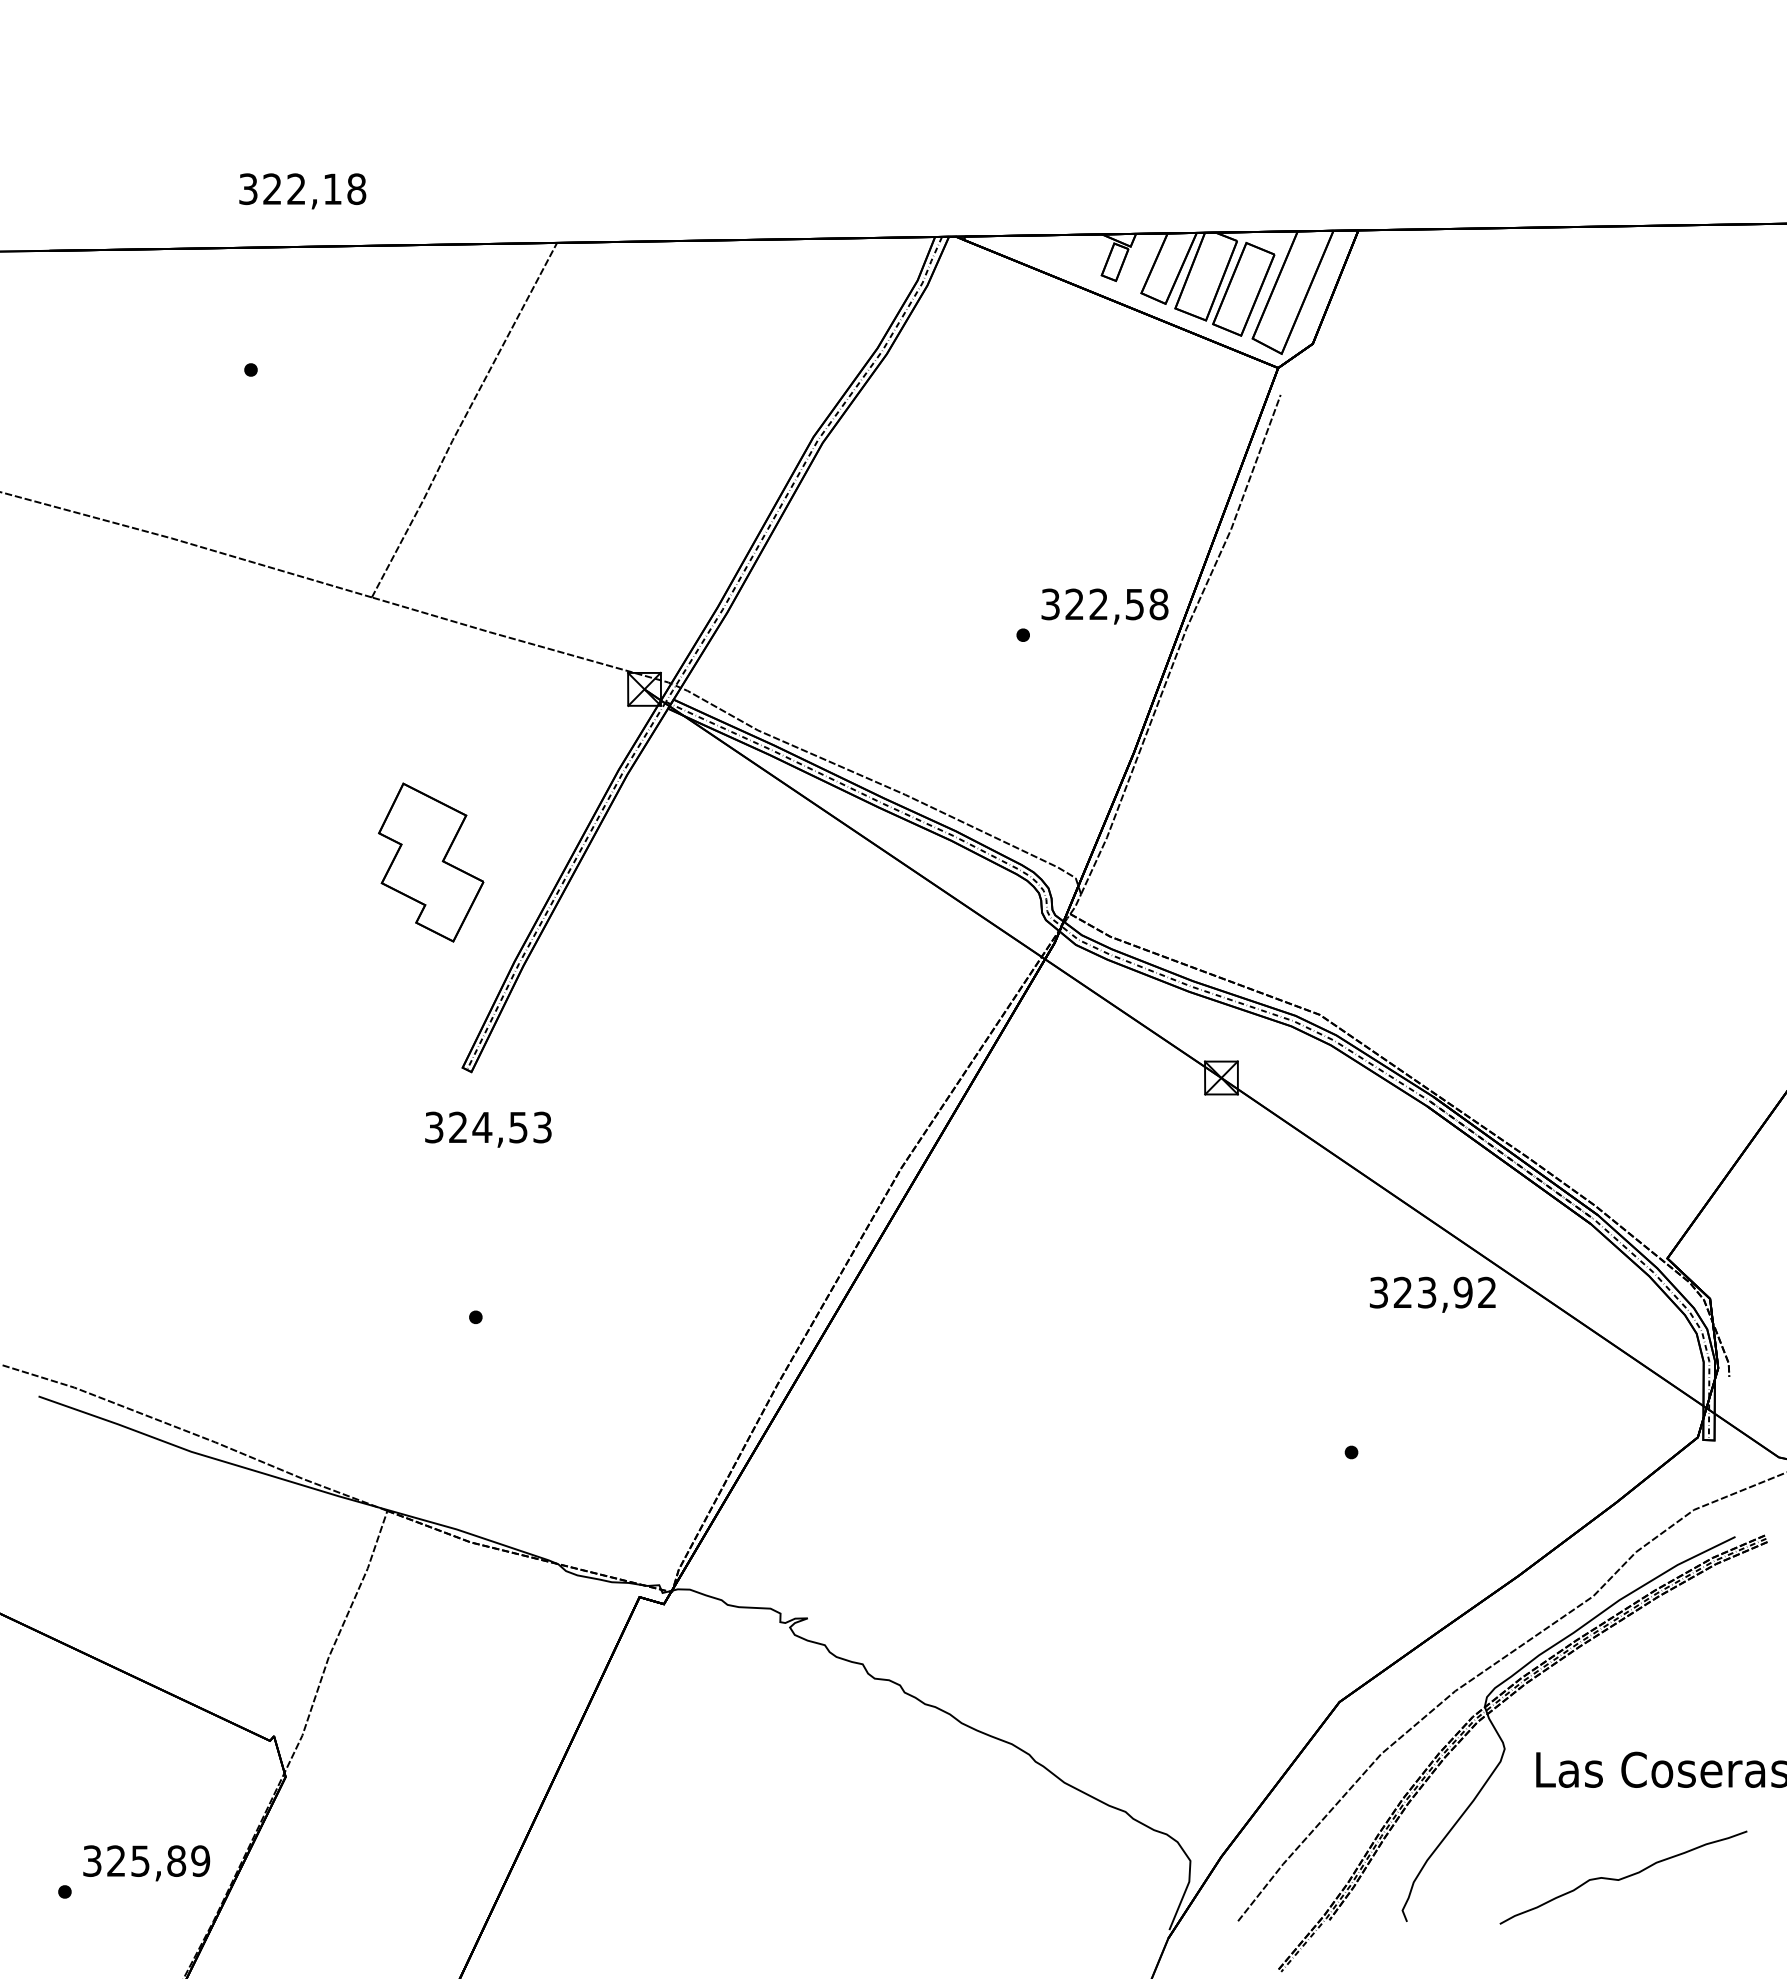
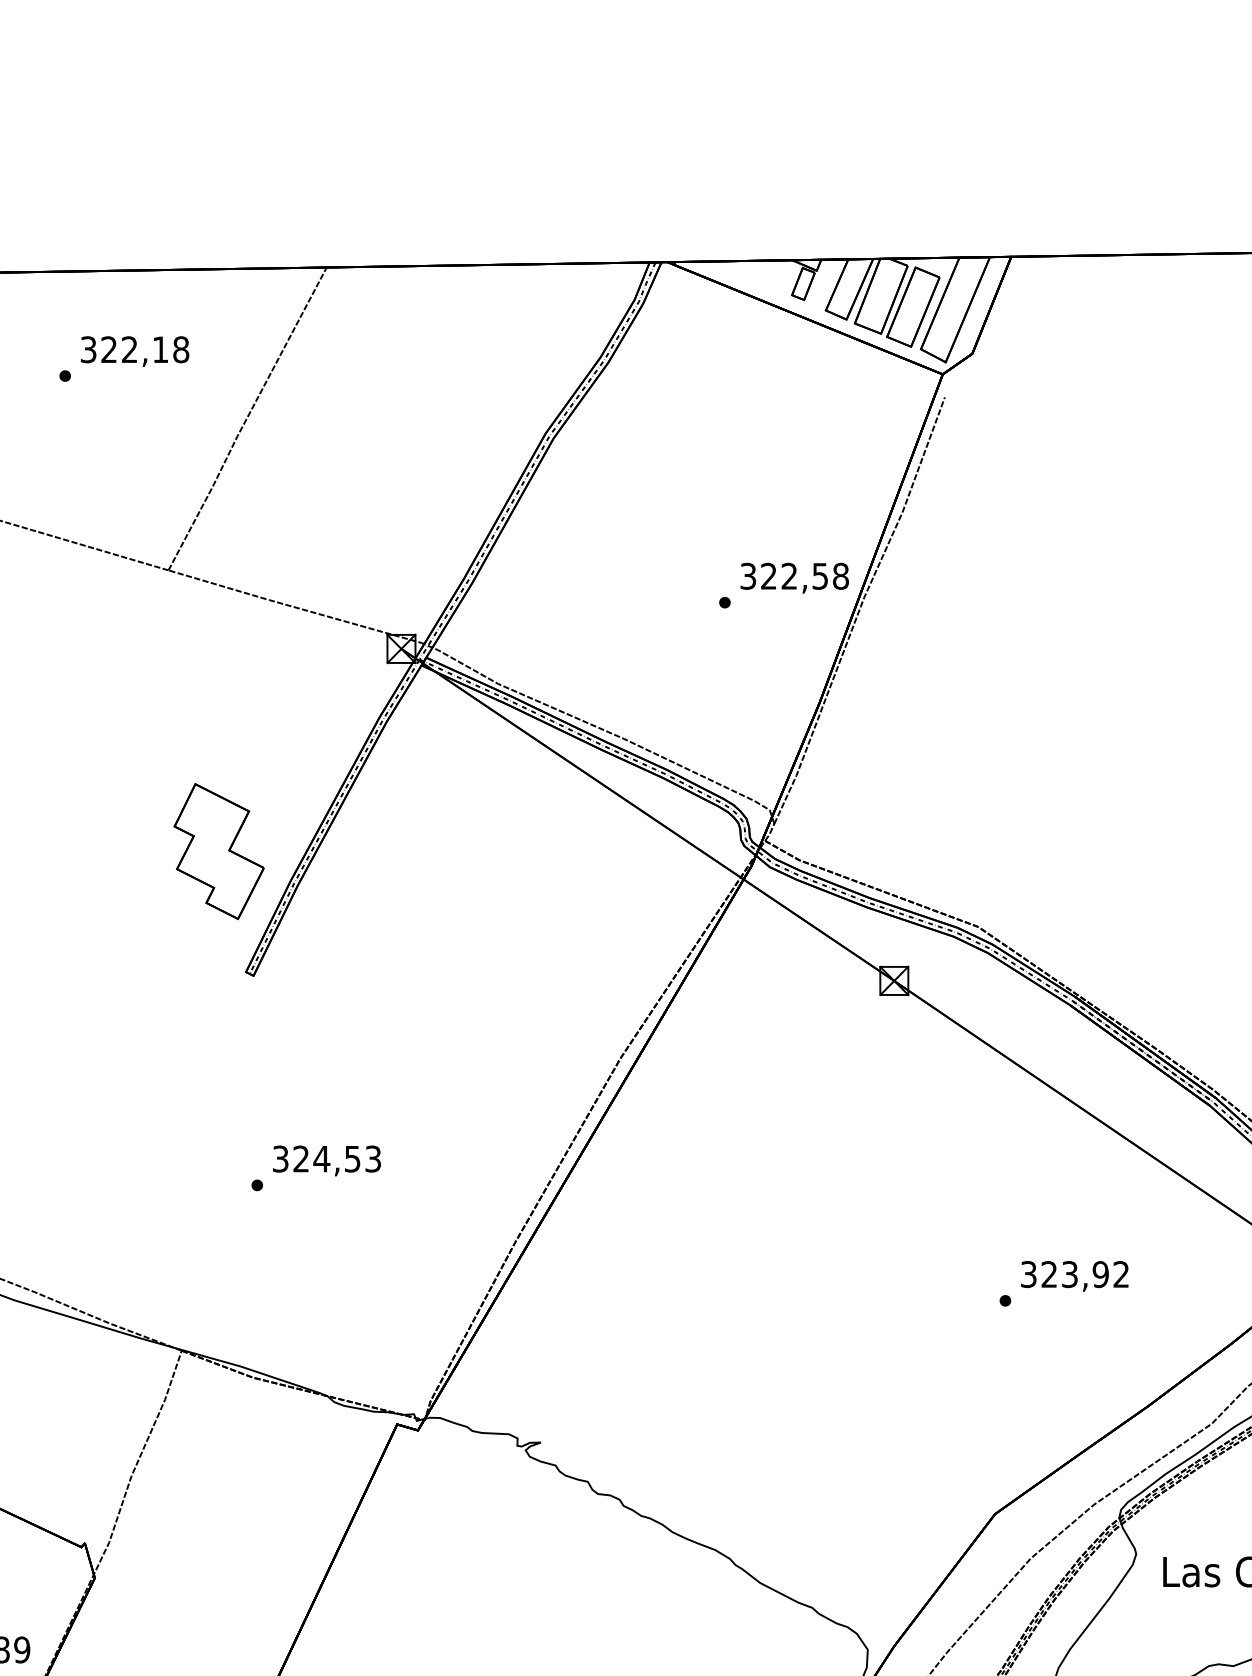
text: (302, 191) -> (134, 351), moved
part: (431, 862) -> (219, 851), moved
text: (488, 1129) -> (327, 1160), moved
text: (1432, 1294) -> (1074, 1276), moved

